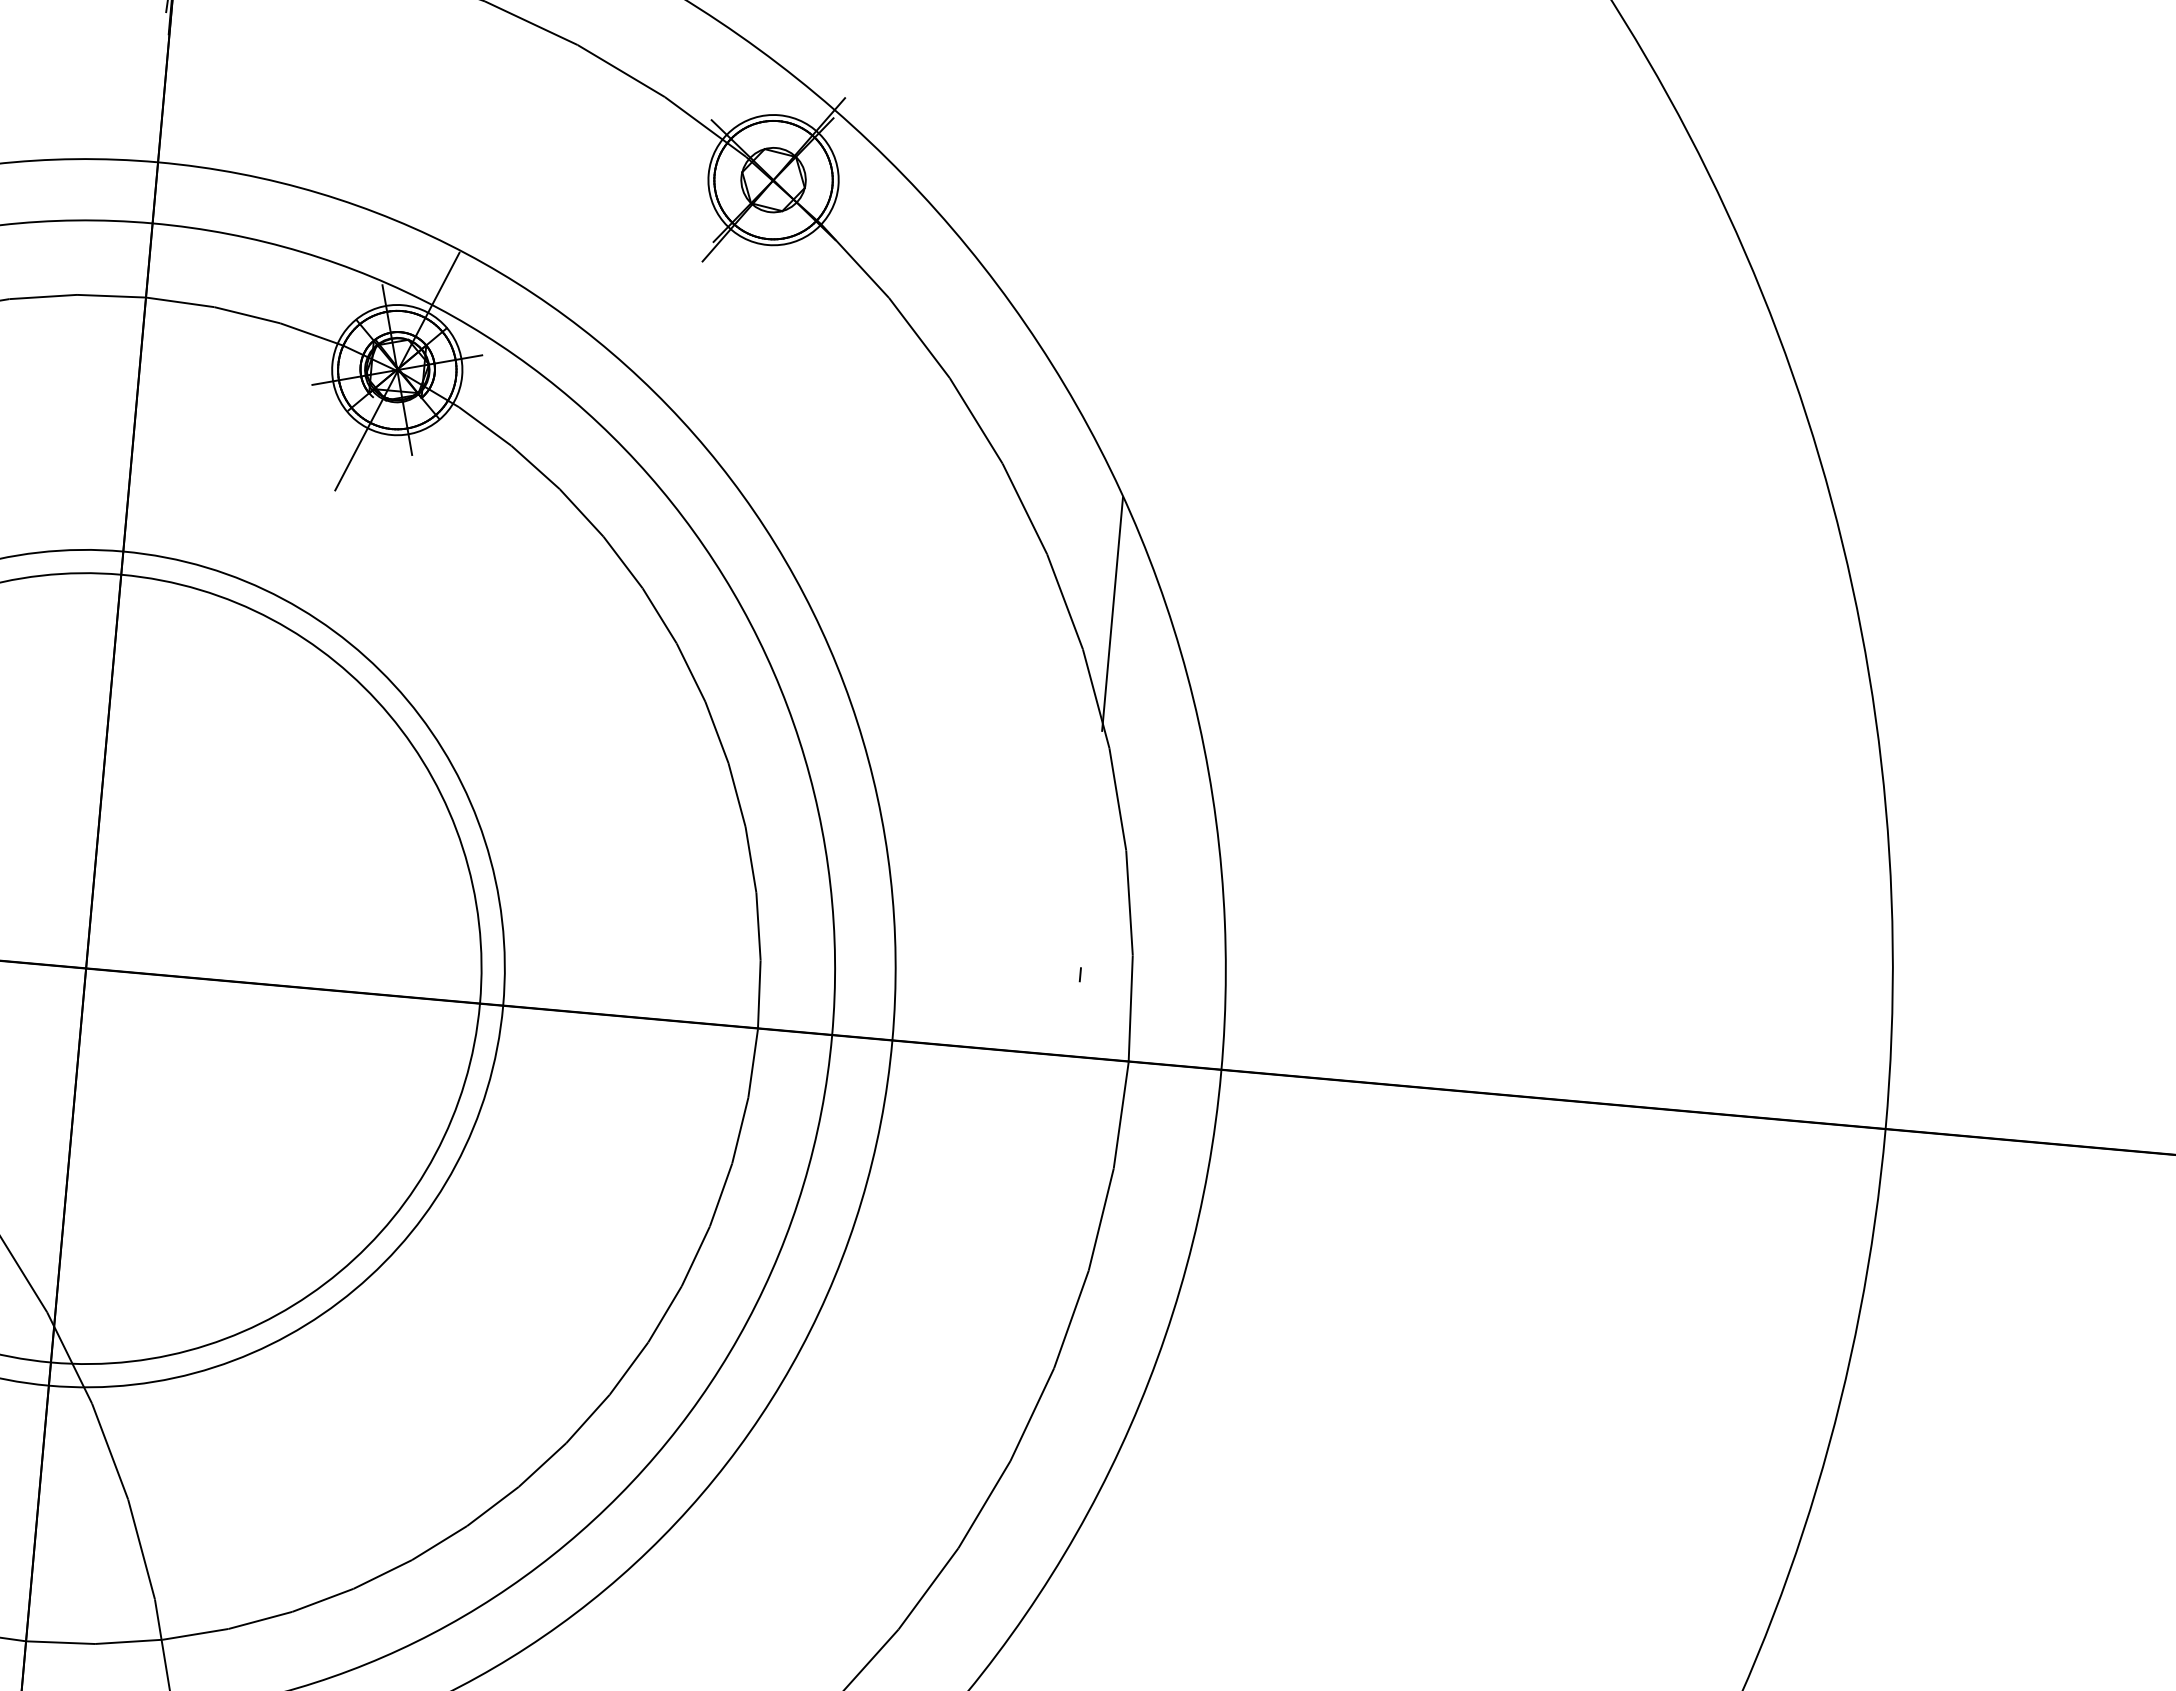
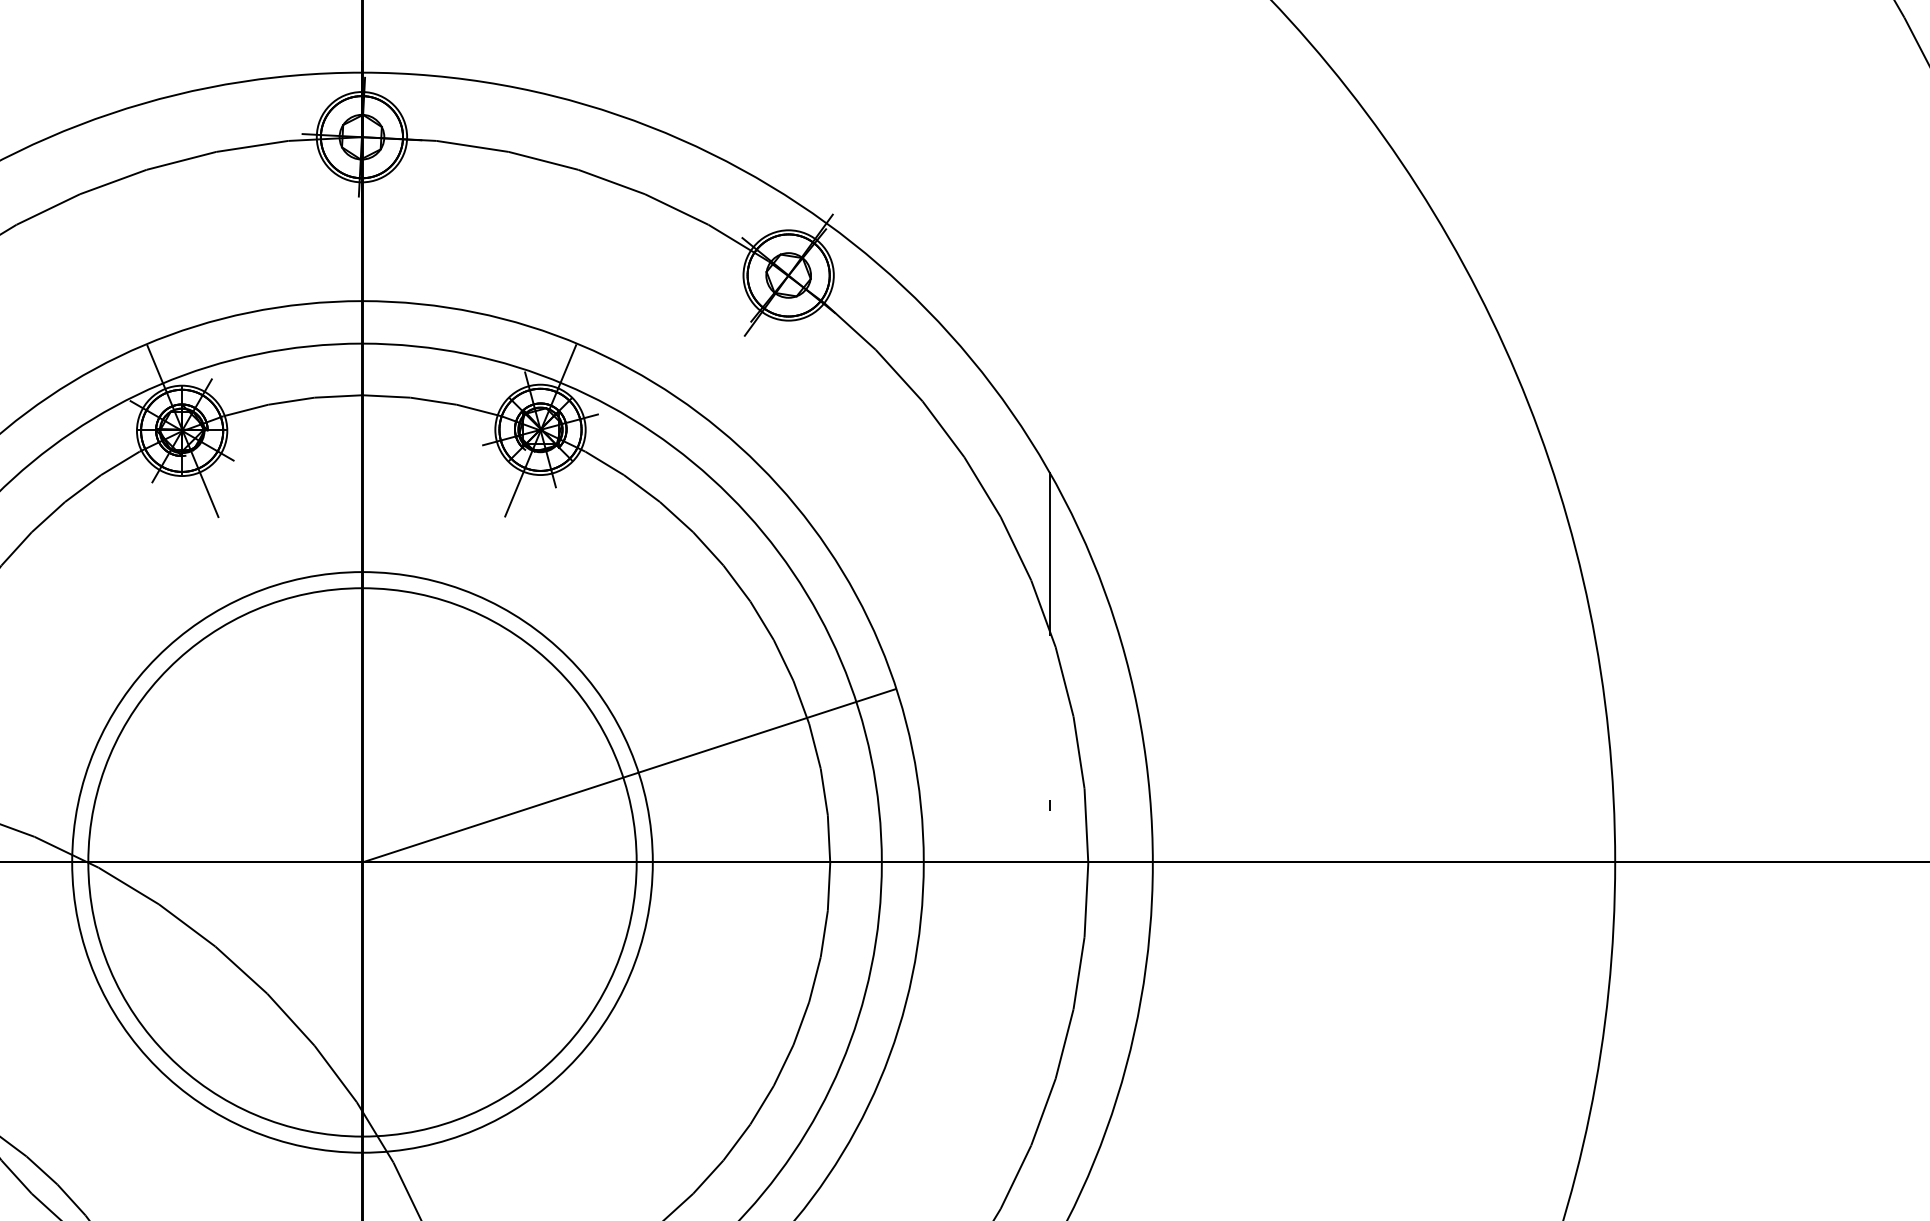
line: (480, 877) -> (629, 775), added

